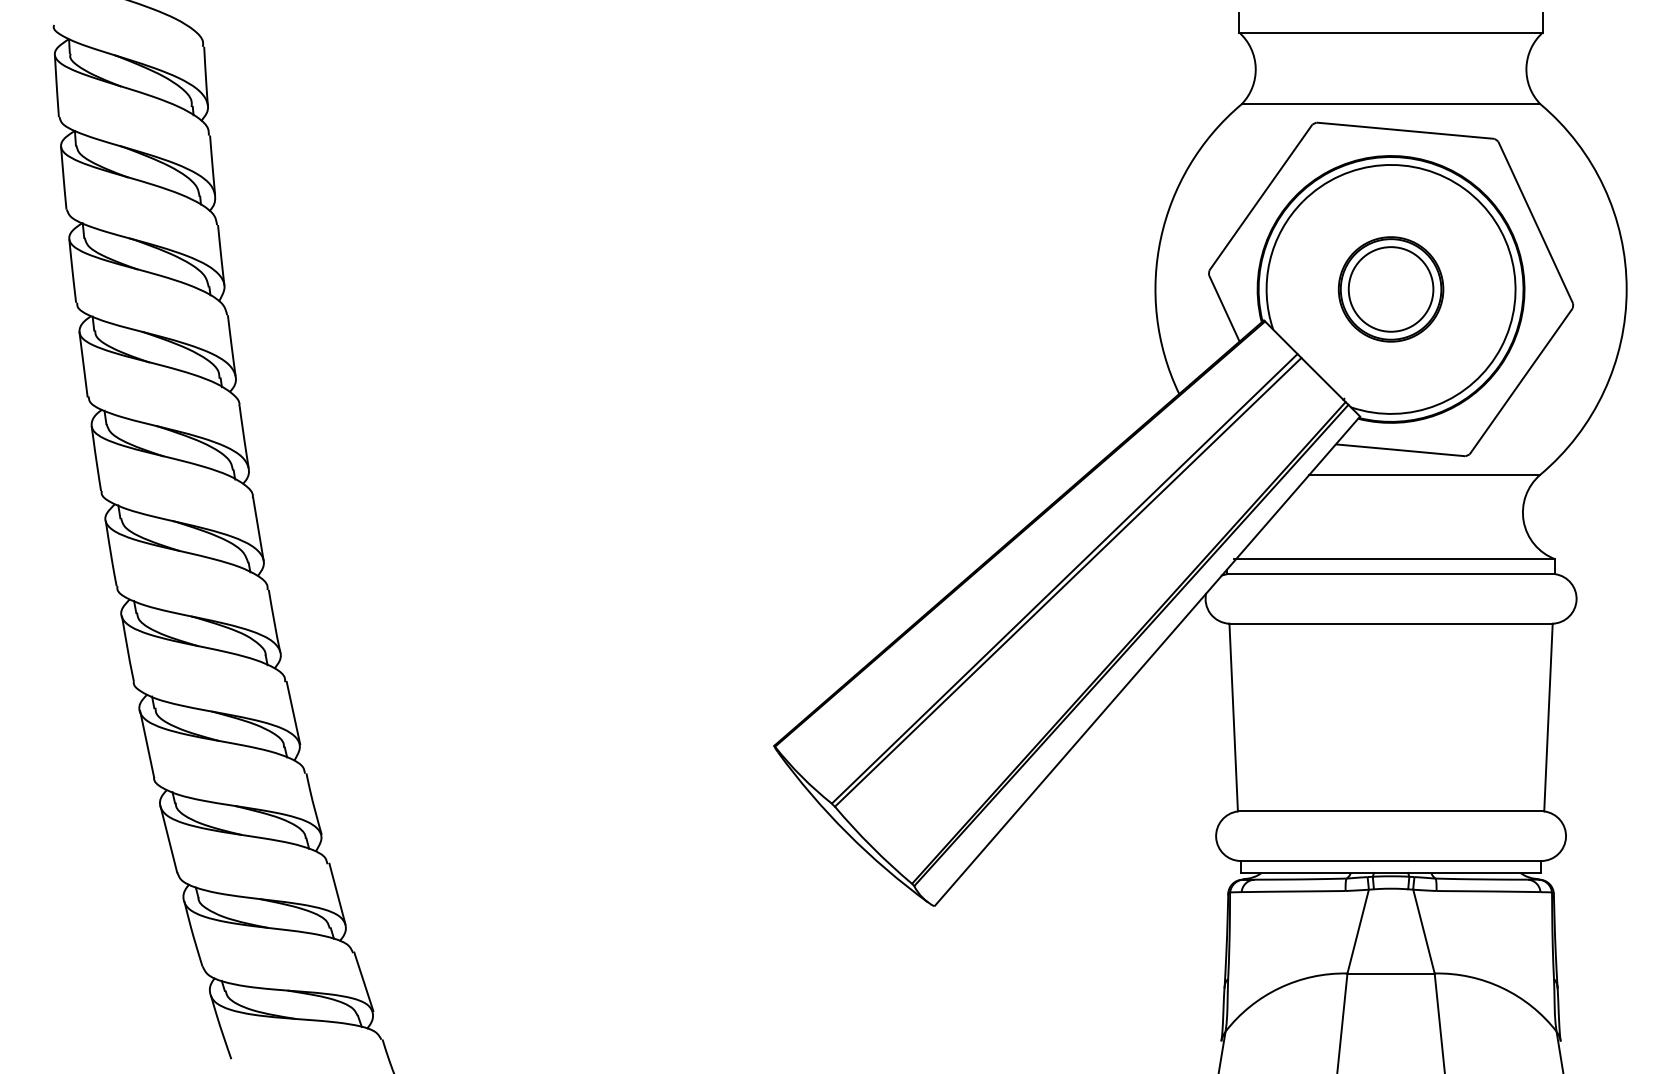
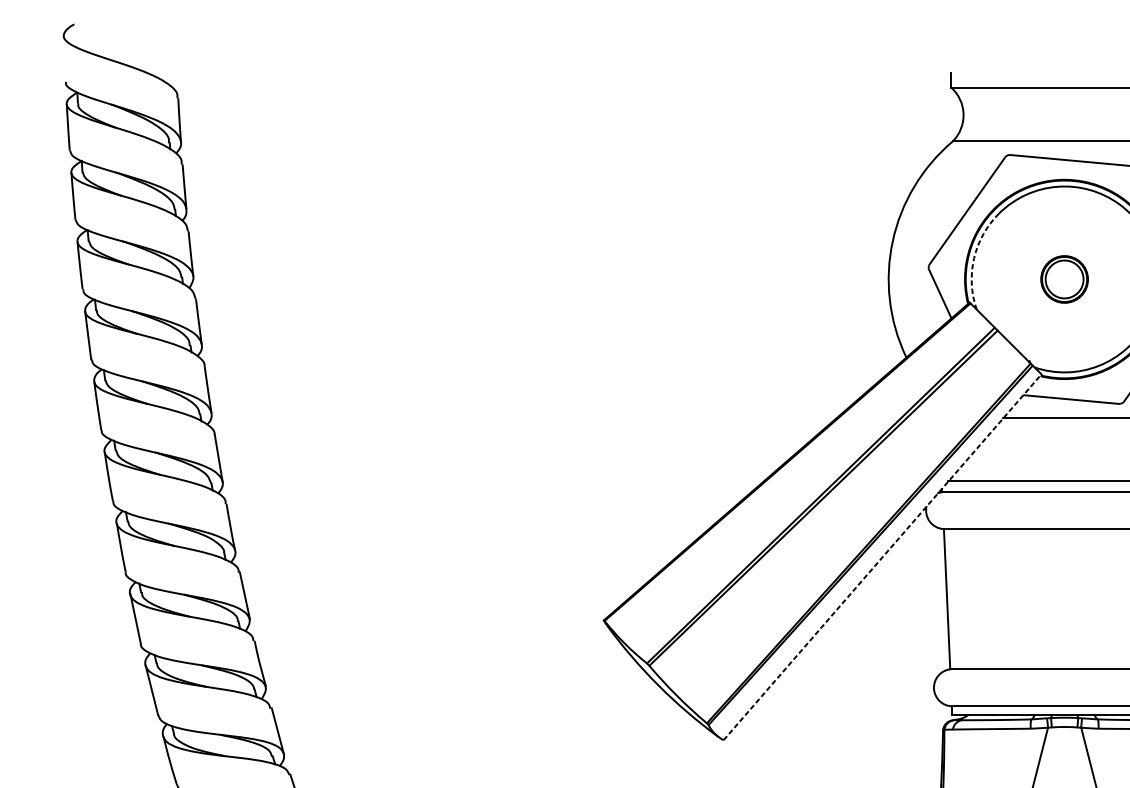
arc: (1269, 261) -> (973, 258), solid -> dashed
part: (1390, 289) -> (1064, 279), size x0.6
line: (1147, 661) -> (882, 557), solid -> dashed

